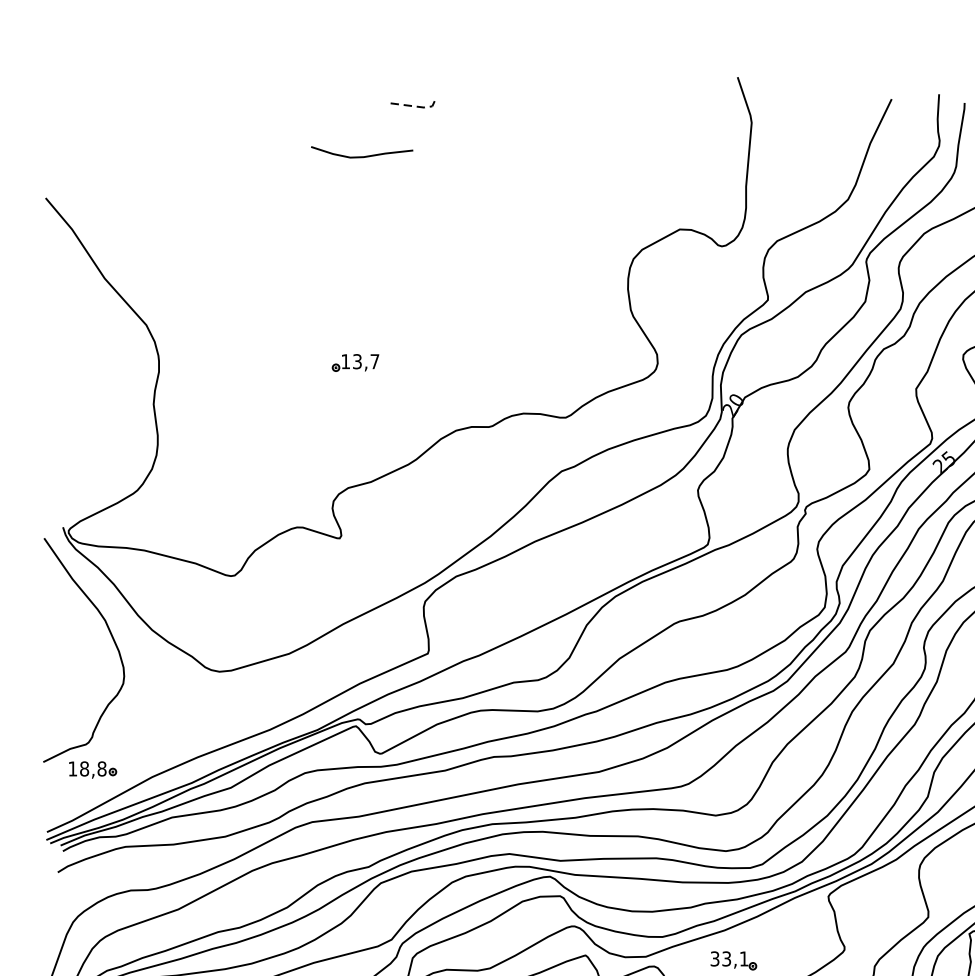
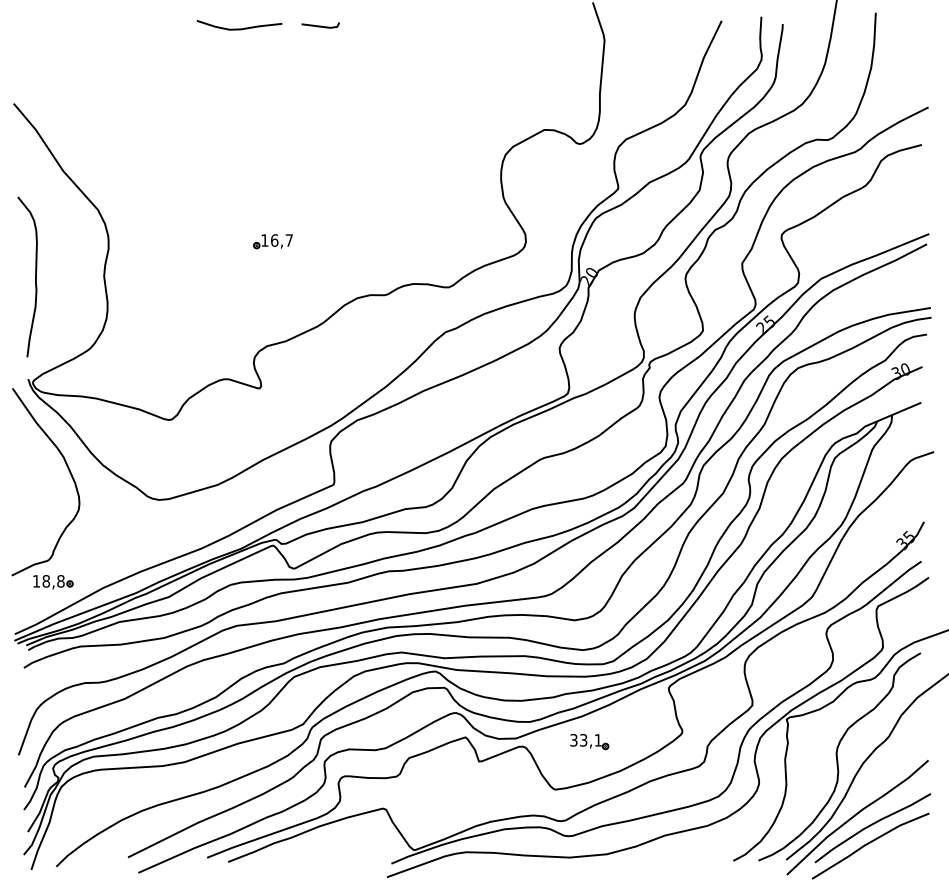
line: (414, 105) -> (322, 26), dashed -> solid
curve: (362, 156) -> (239, 28), moved
text: (357, 361) -> (274, 240), 13,7 -> 16,7
curve: (71, 404) -> (35, 276), added

